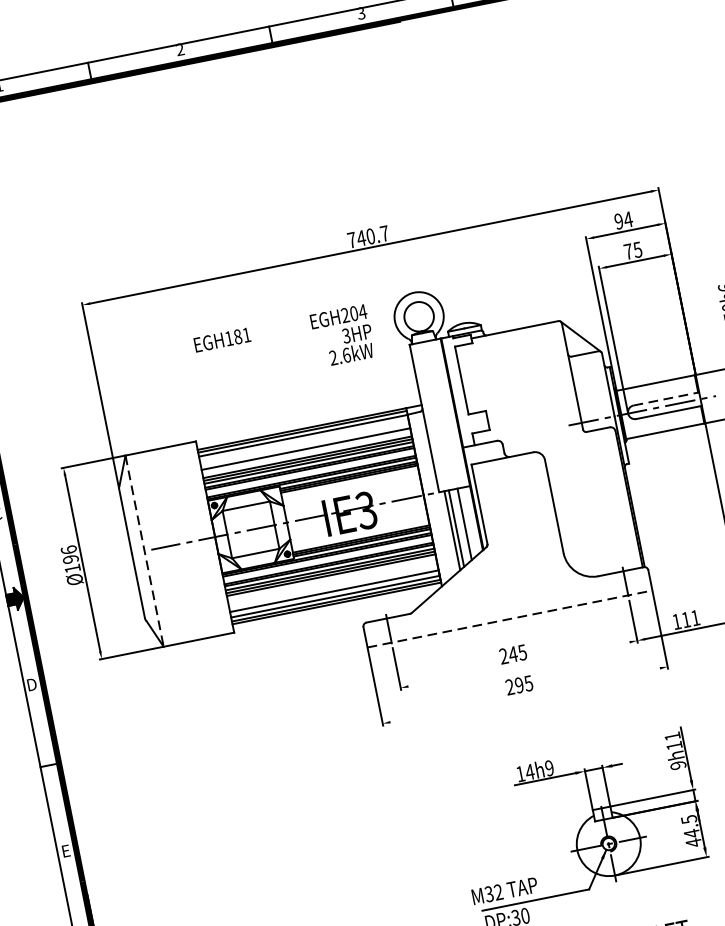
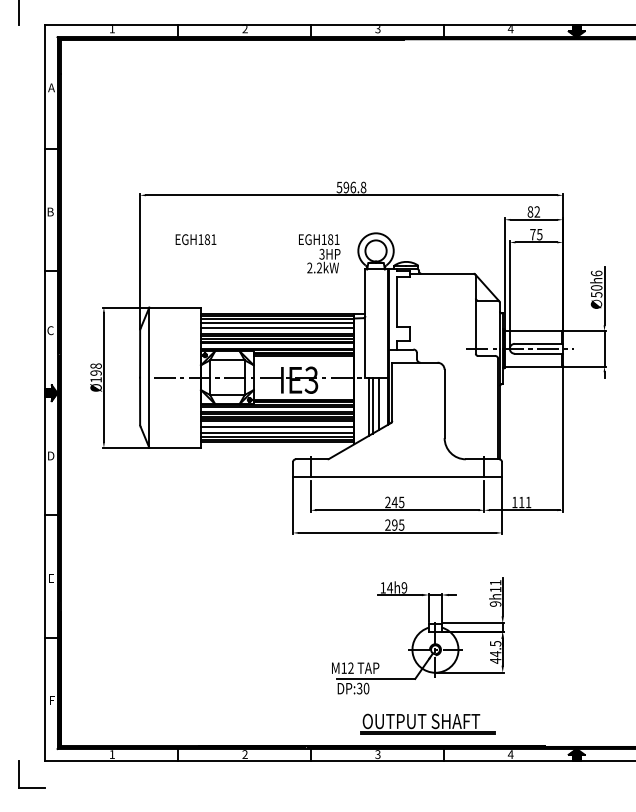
text: (623, 220) -> (533, 211), 94 -> 82
text: (368, 236) -> (351, 187), 740.7 -> 596.8
text: (353, 313) -> (330, 239), 204 -> 181
text: (221, 339) -> (195, 239), moved
text: (346, 354) -> (319, 267), 2.6kW -> 2.2kW
line: (667, 398) -> (539, 343), dashed -> solid
line: (304, 441) -> (277, 322), added
text: (67, 549) -> (95, 365), Ø196 -> Ø198
line: (145, 552) -> (149, 378), dashed -> solid
line: (332, 582) -> (277, 426), added
line: (511, 619) -> (398, 477), dashed -> solid
line: (519, 664) -> (397, 510), added
line: (525, 694) -> (397, 532), added
text: (488, 893) -> (343, 667), M32 -> M12

